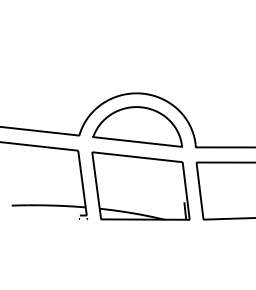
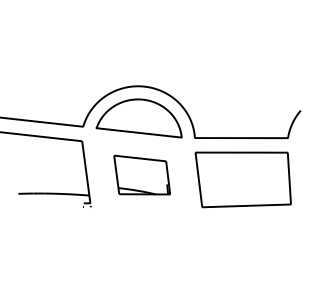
part: (140, 185) -> (141, 174), size x0.6

